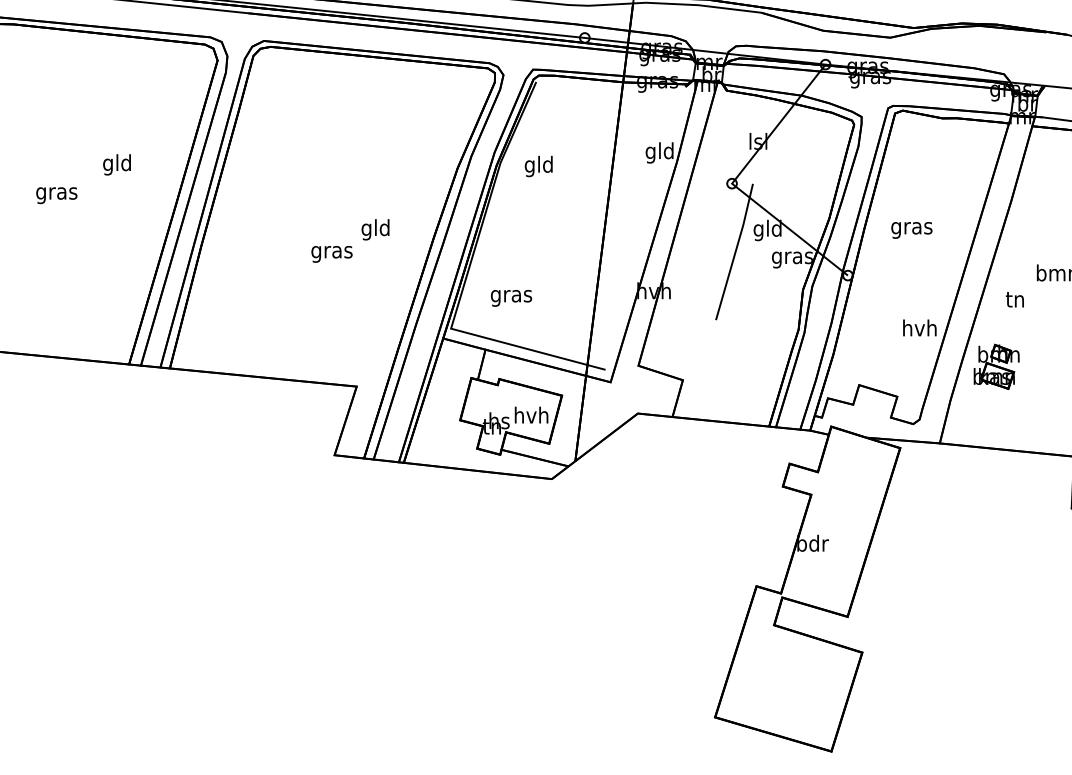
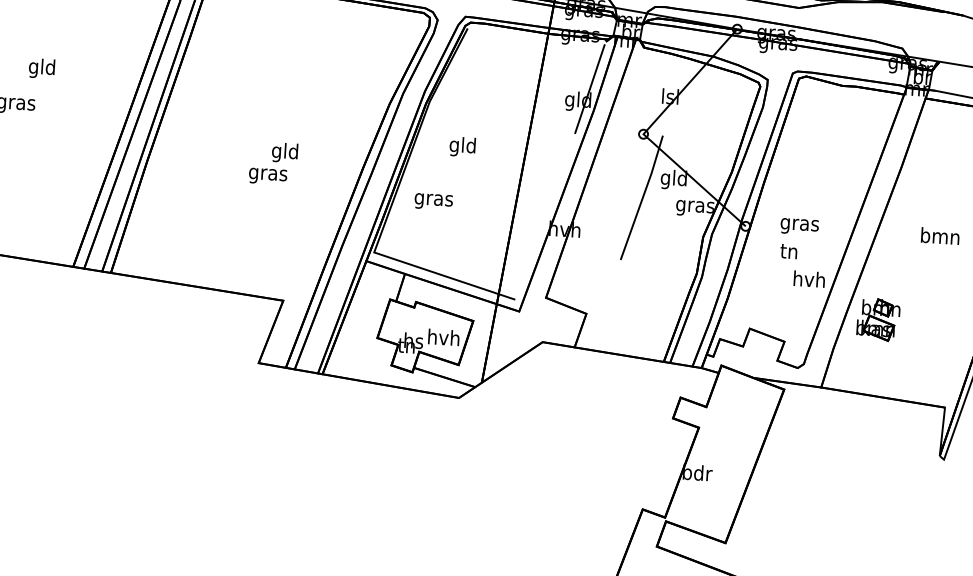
line: (671, 138) -> (589, 88), added
text: (116, 164) -> (41, 68), moved
text: (538, 166) -> (462, 146), moved
text: (375, 229) -> (284, 152), moved
text: (911, 230) -> (799, 226), moved
text: (511, 298) -> (433, 201), moved
text: (1014, 299) -> (788, 251), moved

